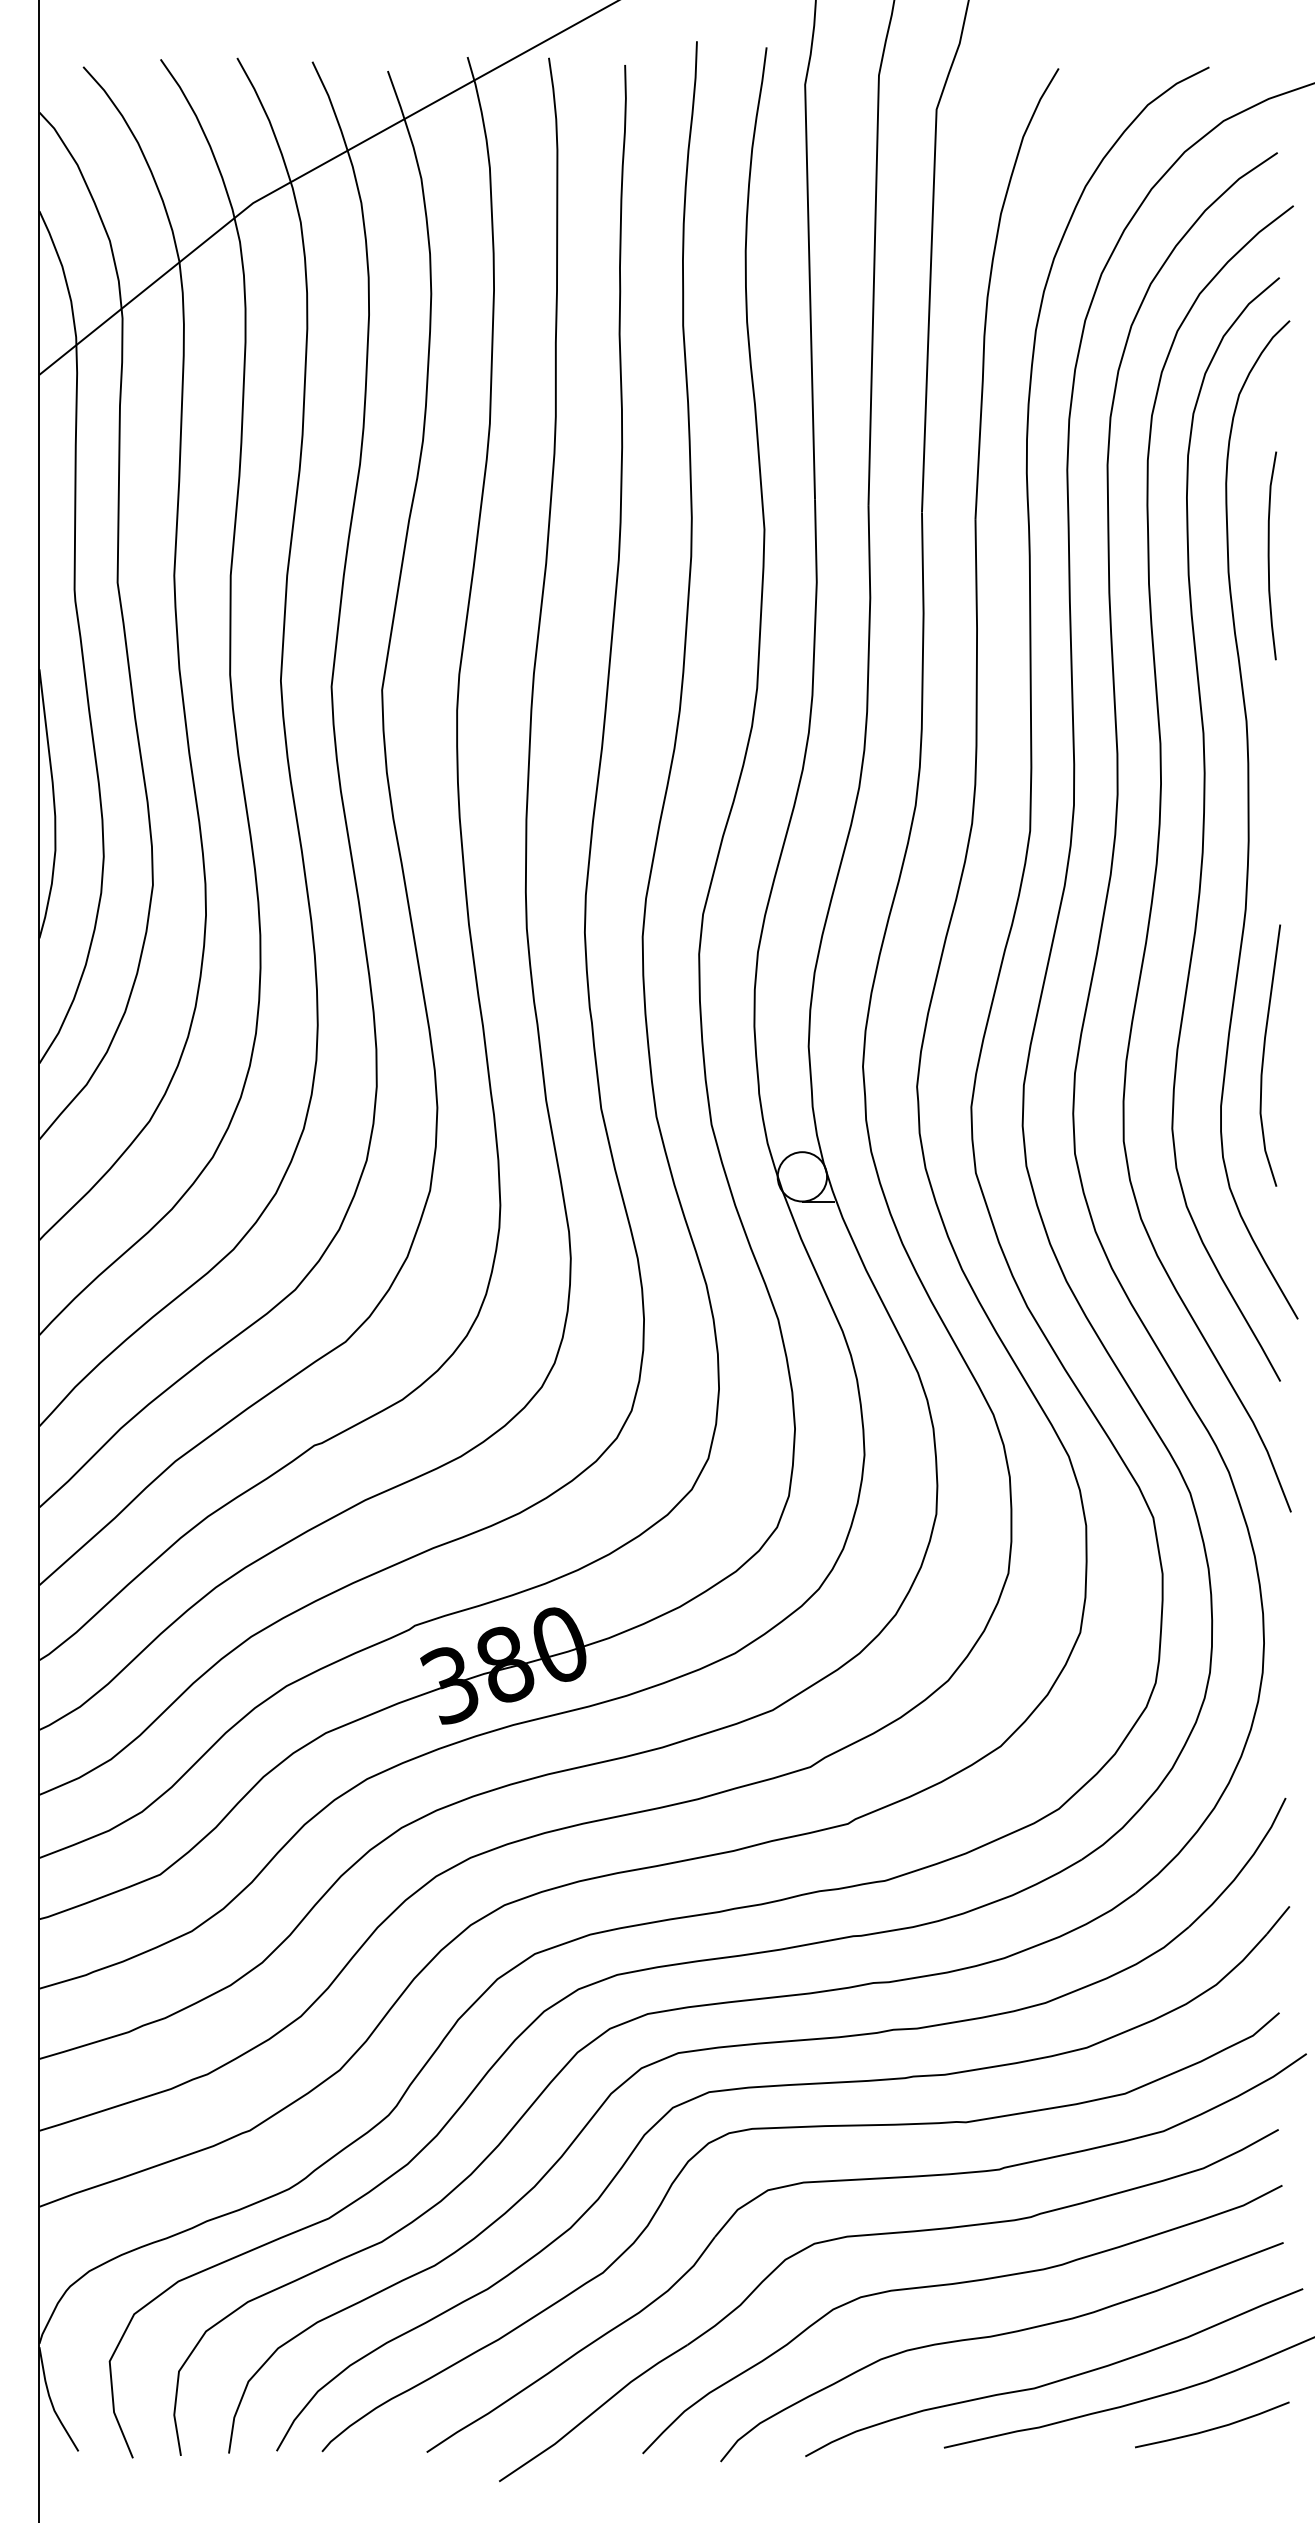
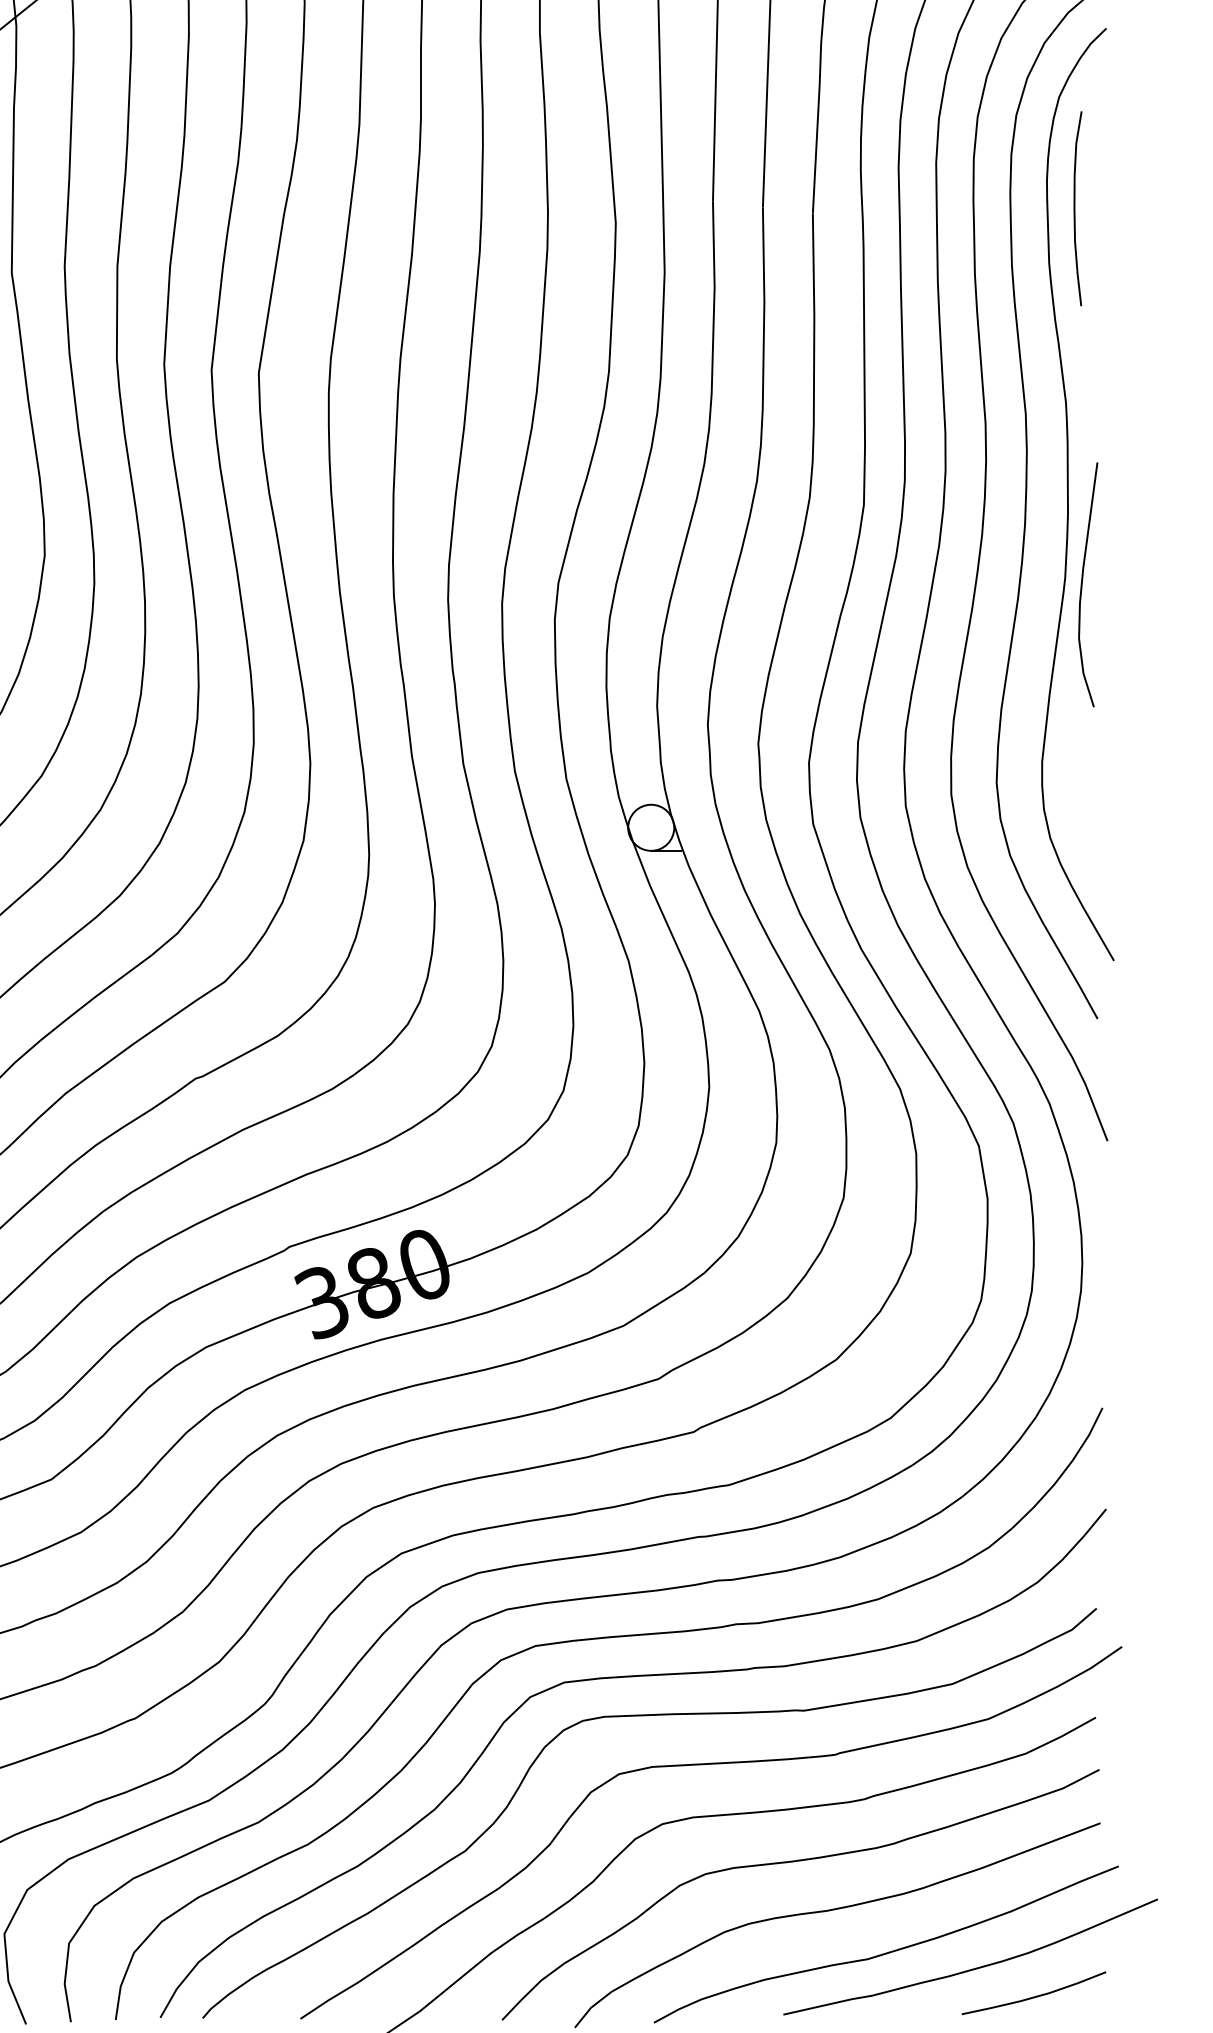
curve: (1269, 555) -> (1075, 208), moved
curve: (1264, 1055) -> (1082, 584), moved

